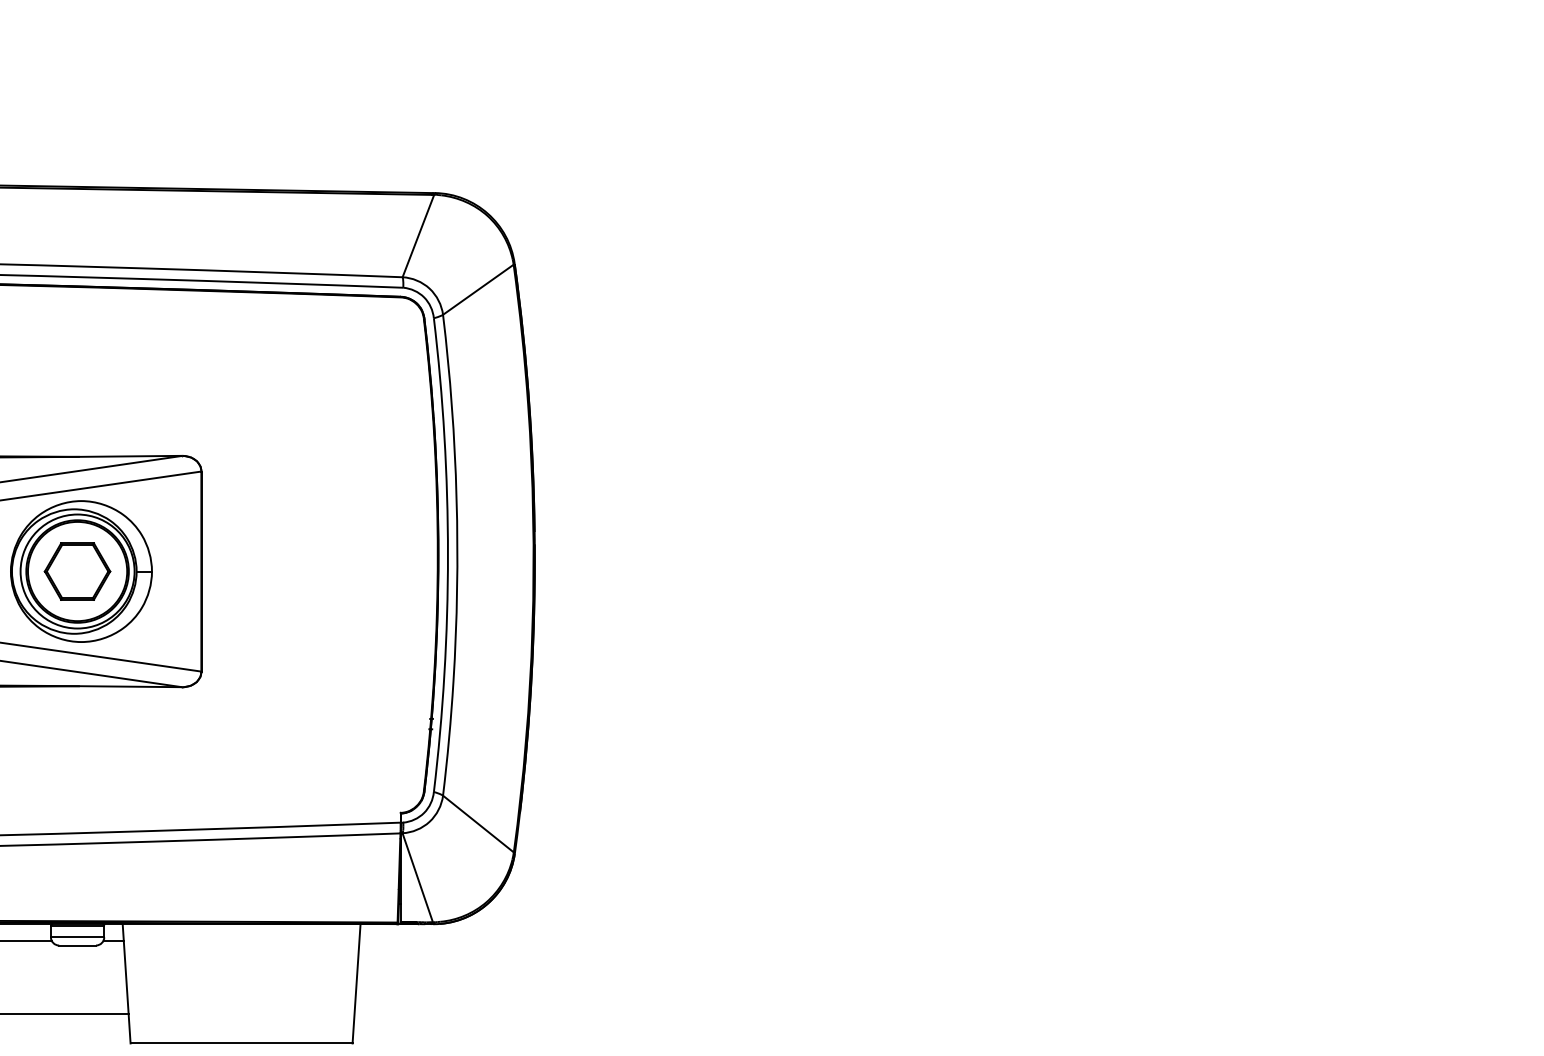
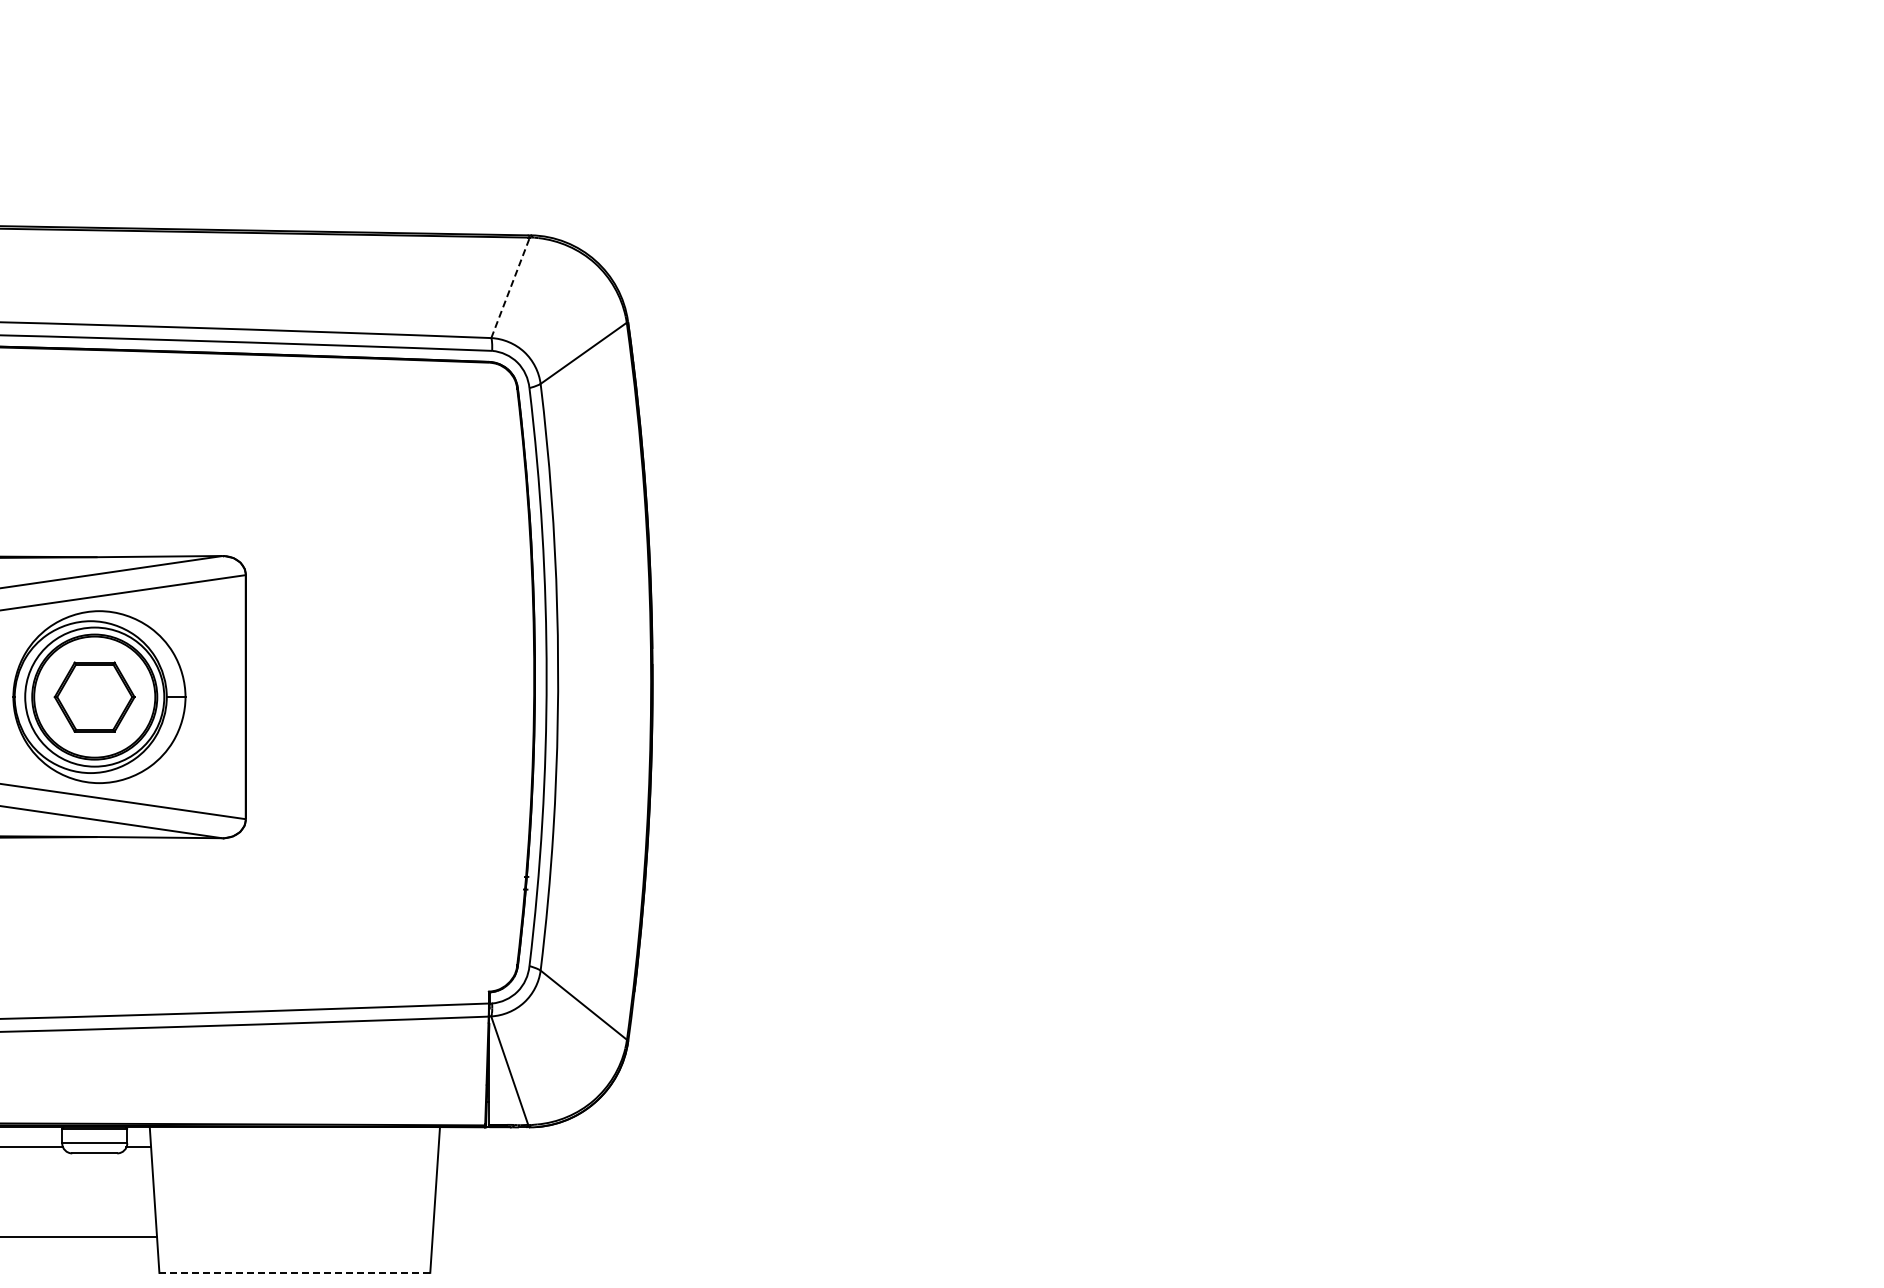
line: (418, 235) -> (510, 287), solid -> dashed
line: (241, 1043) -> (294, 1272), solid -> dashed

